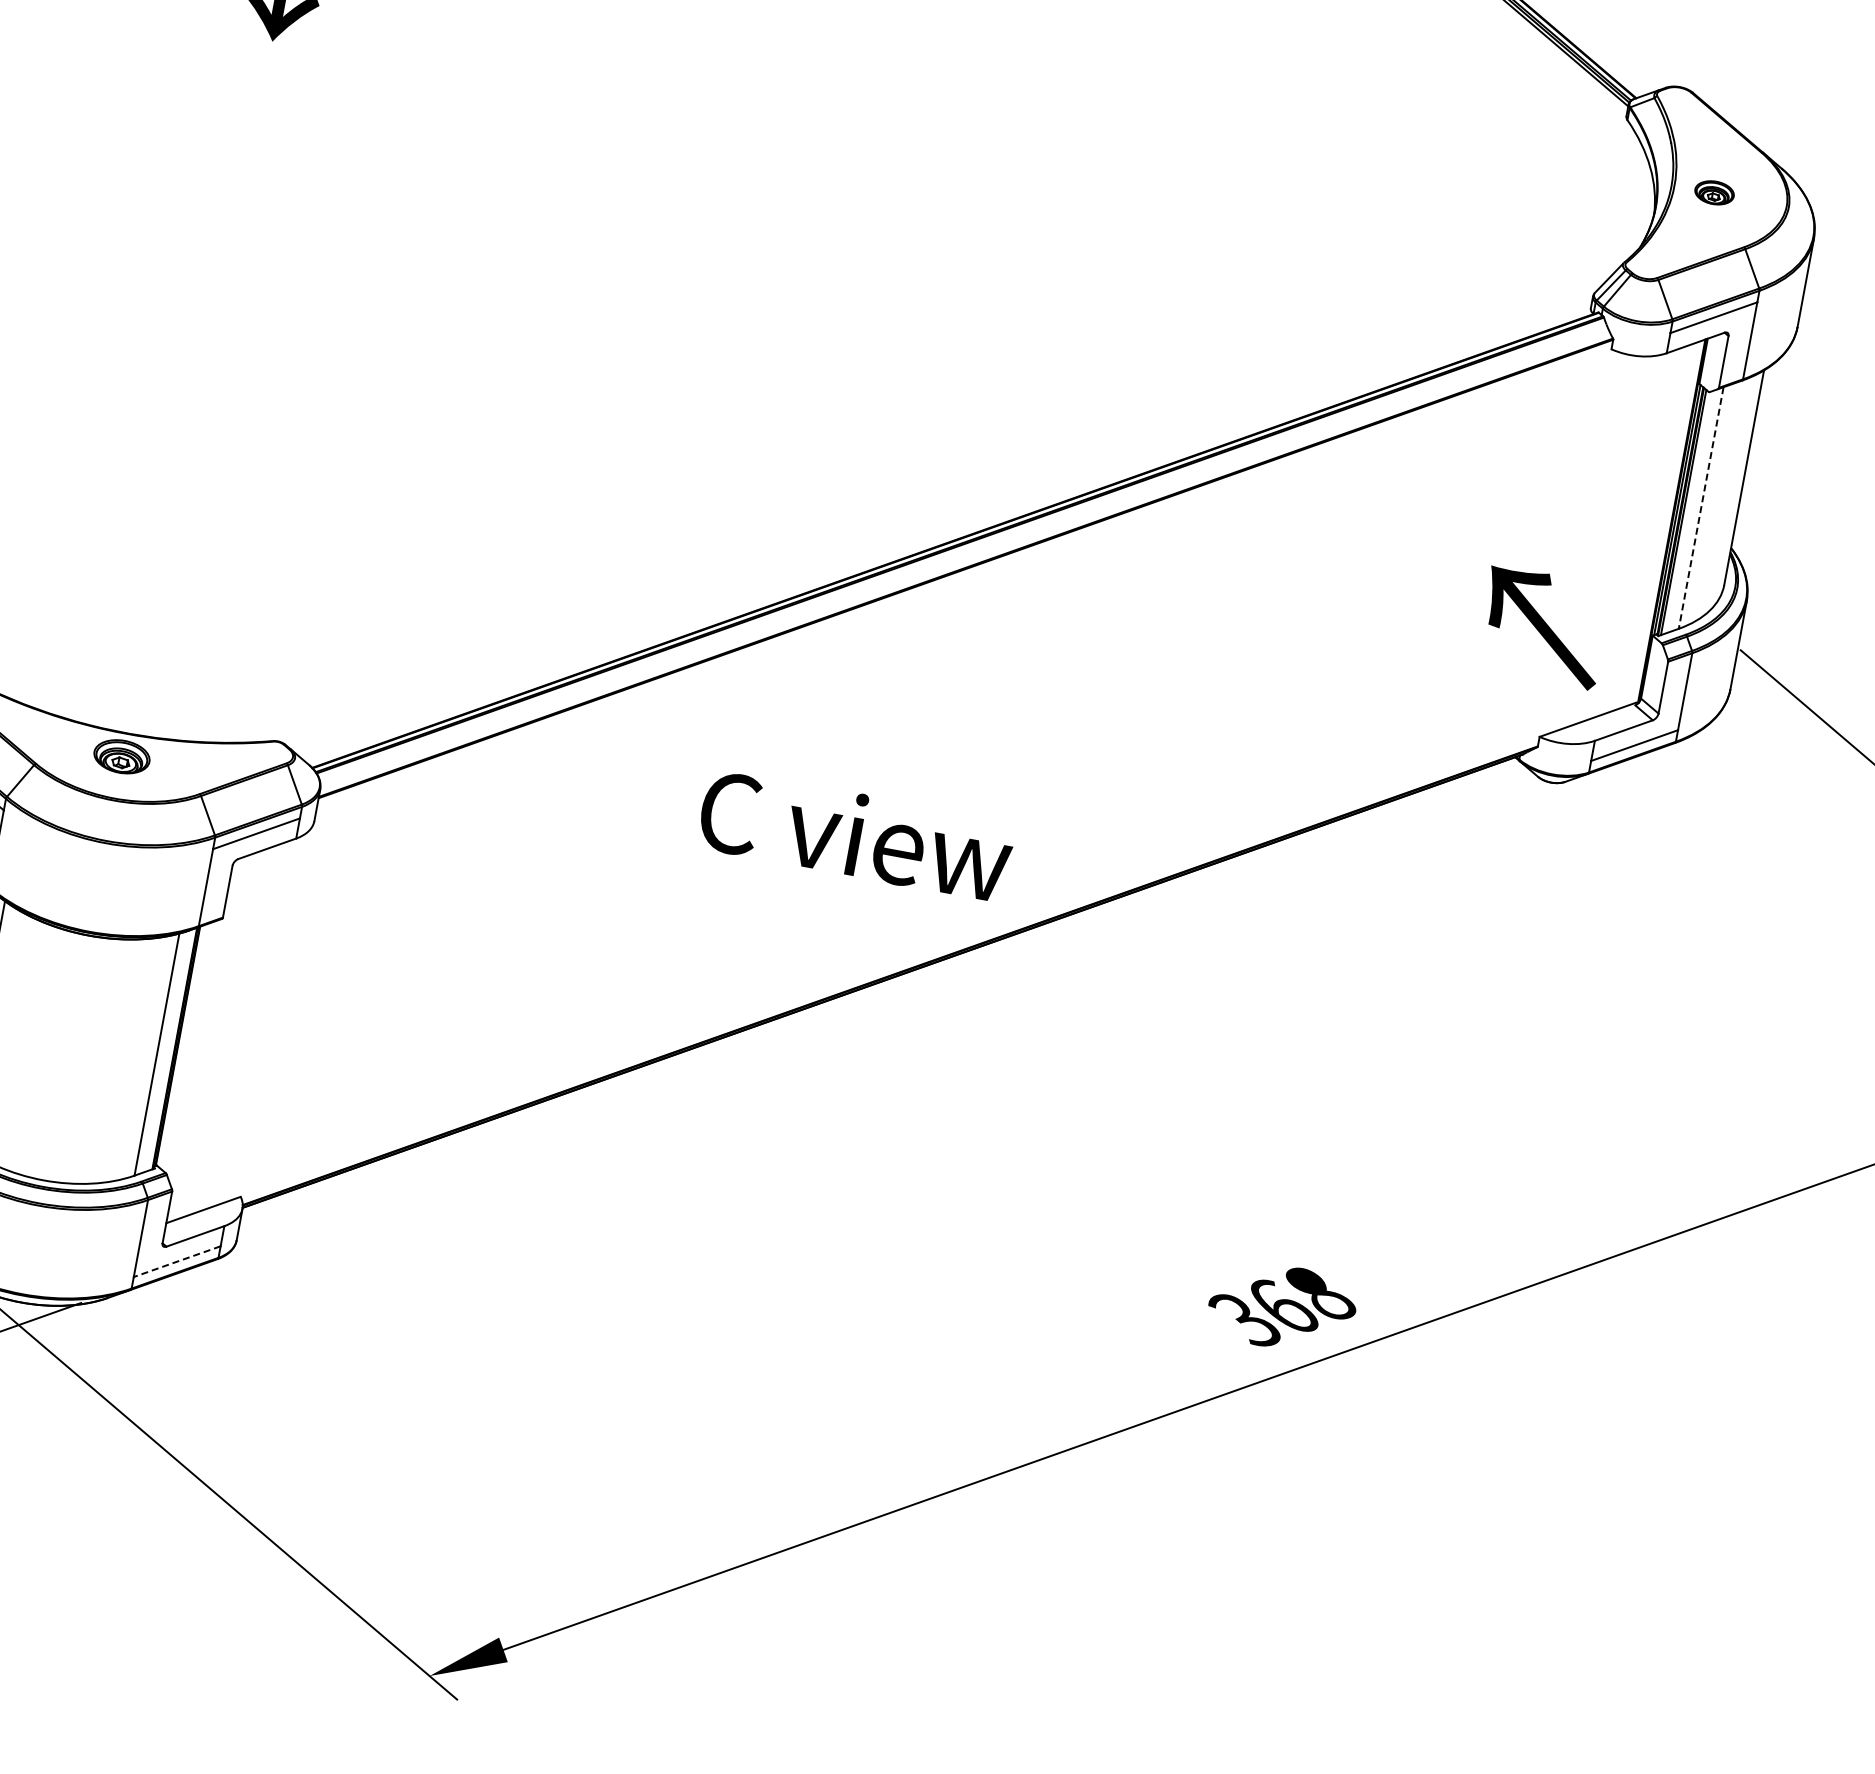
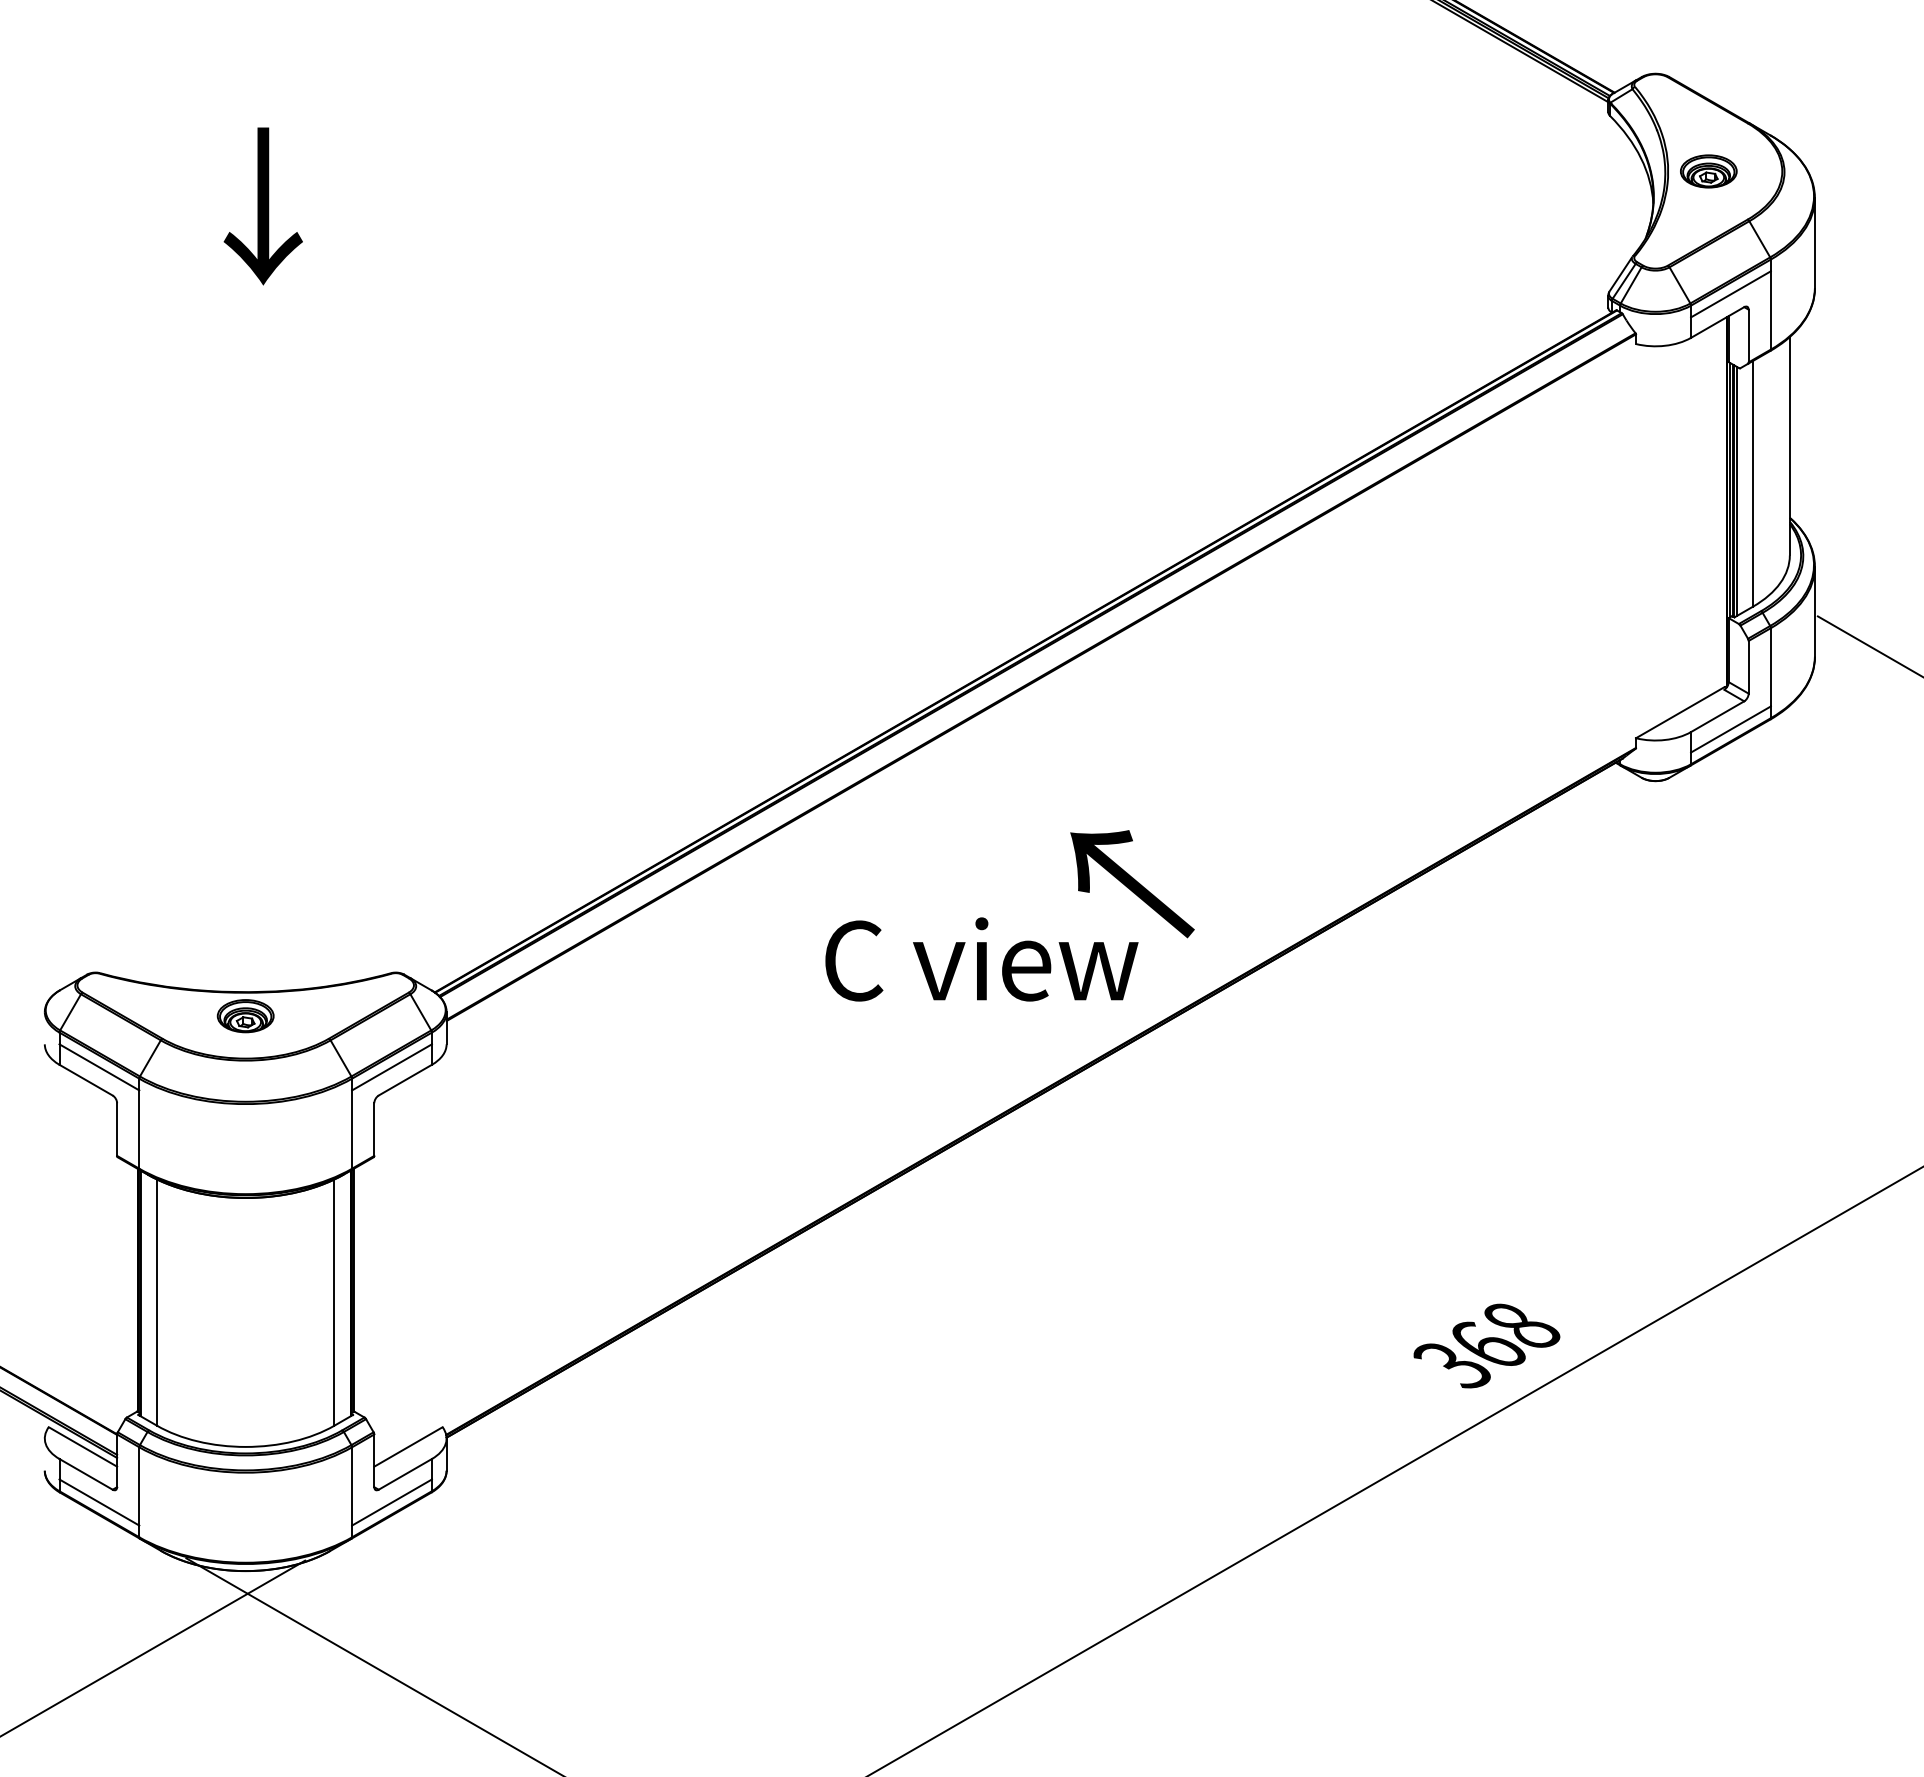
part: (1714, 192) -> (1708, 171), size x1.43
line: (1701, 507) -> (1753, 483), dashed -> solid
text: (1543, 627) -> (1132, 884), moved
line: (176, 1261) -> (391, 1502), dashed -> solid

